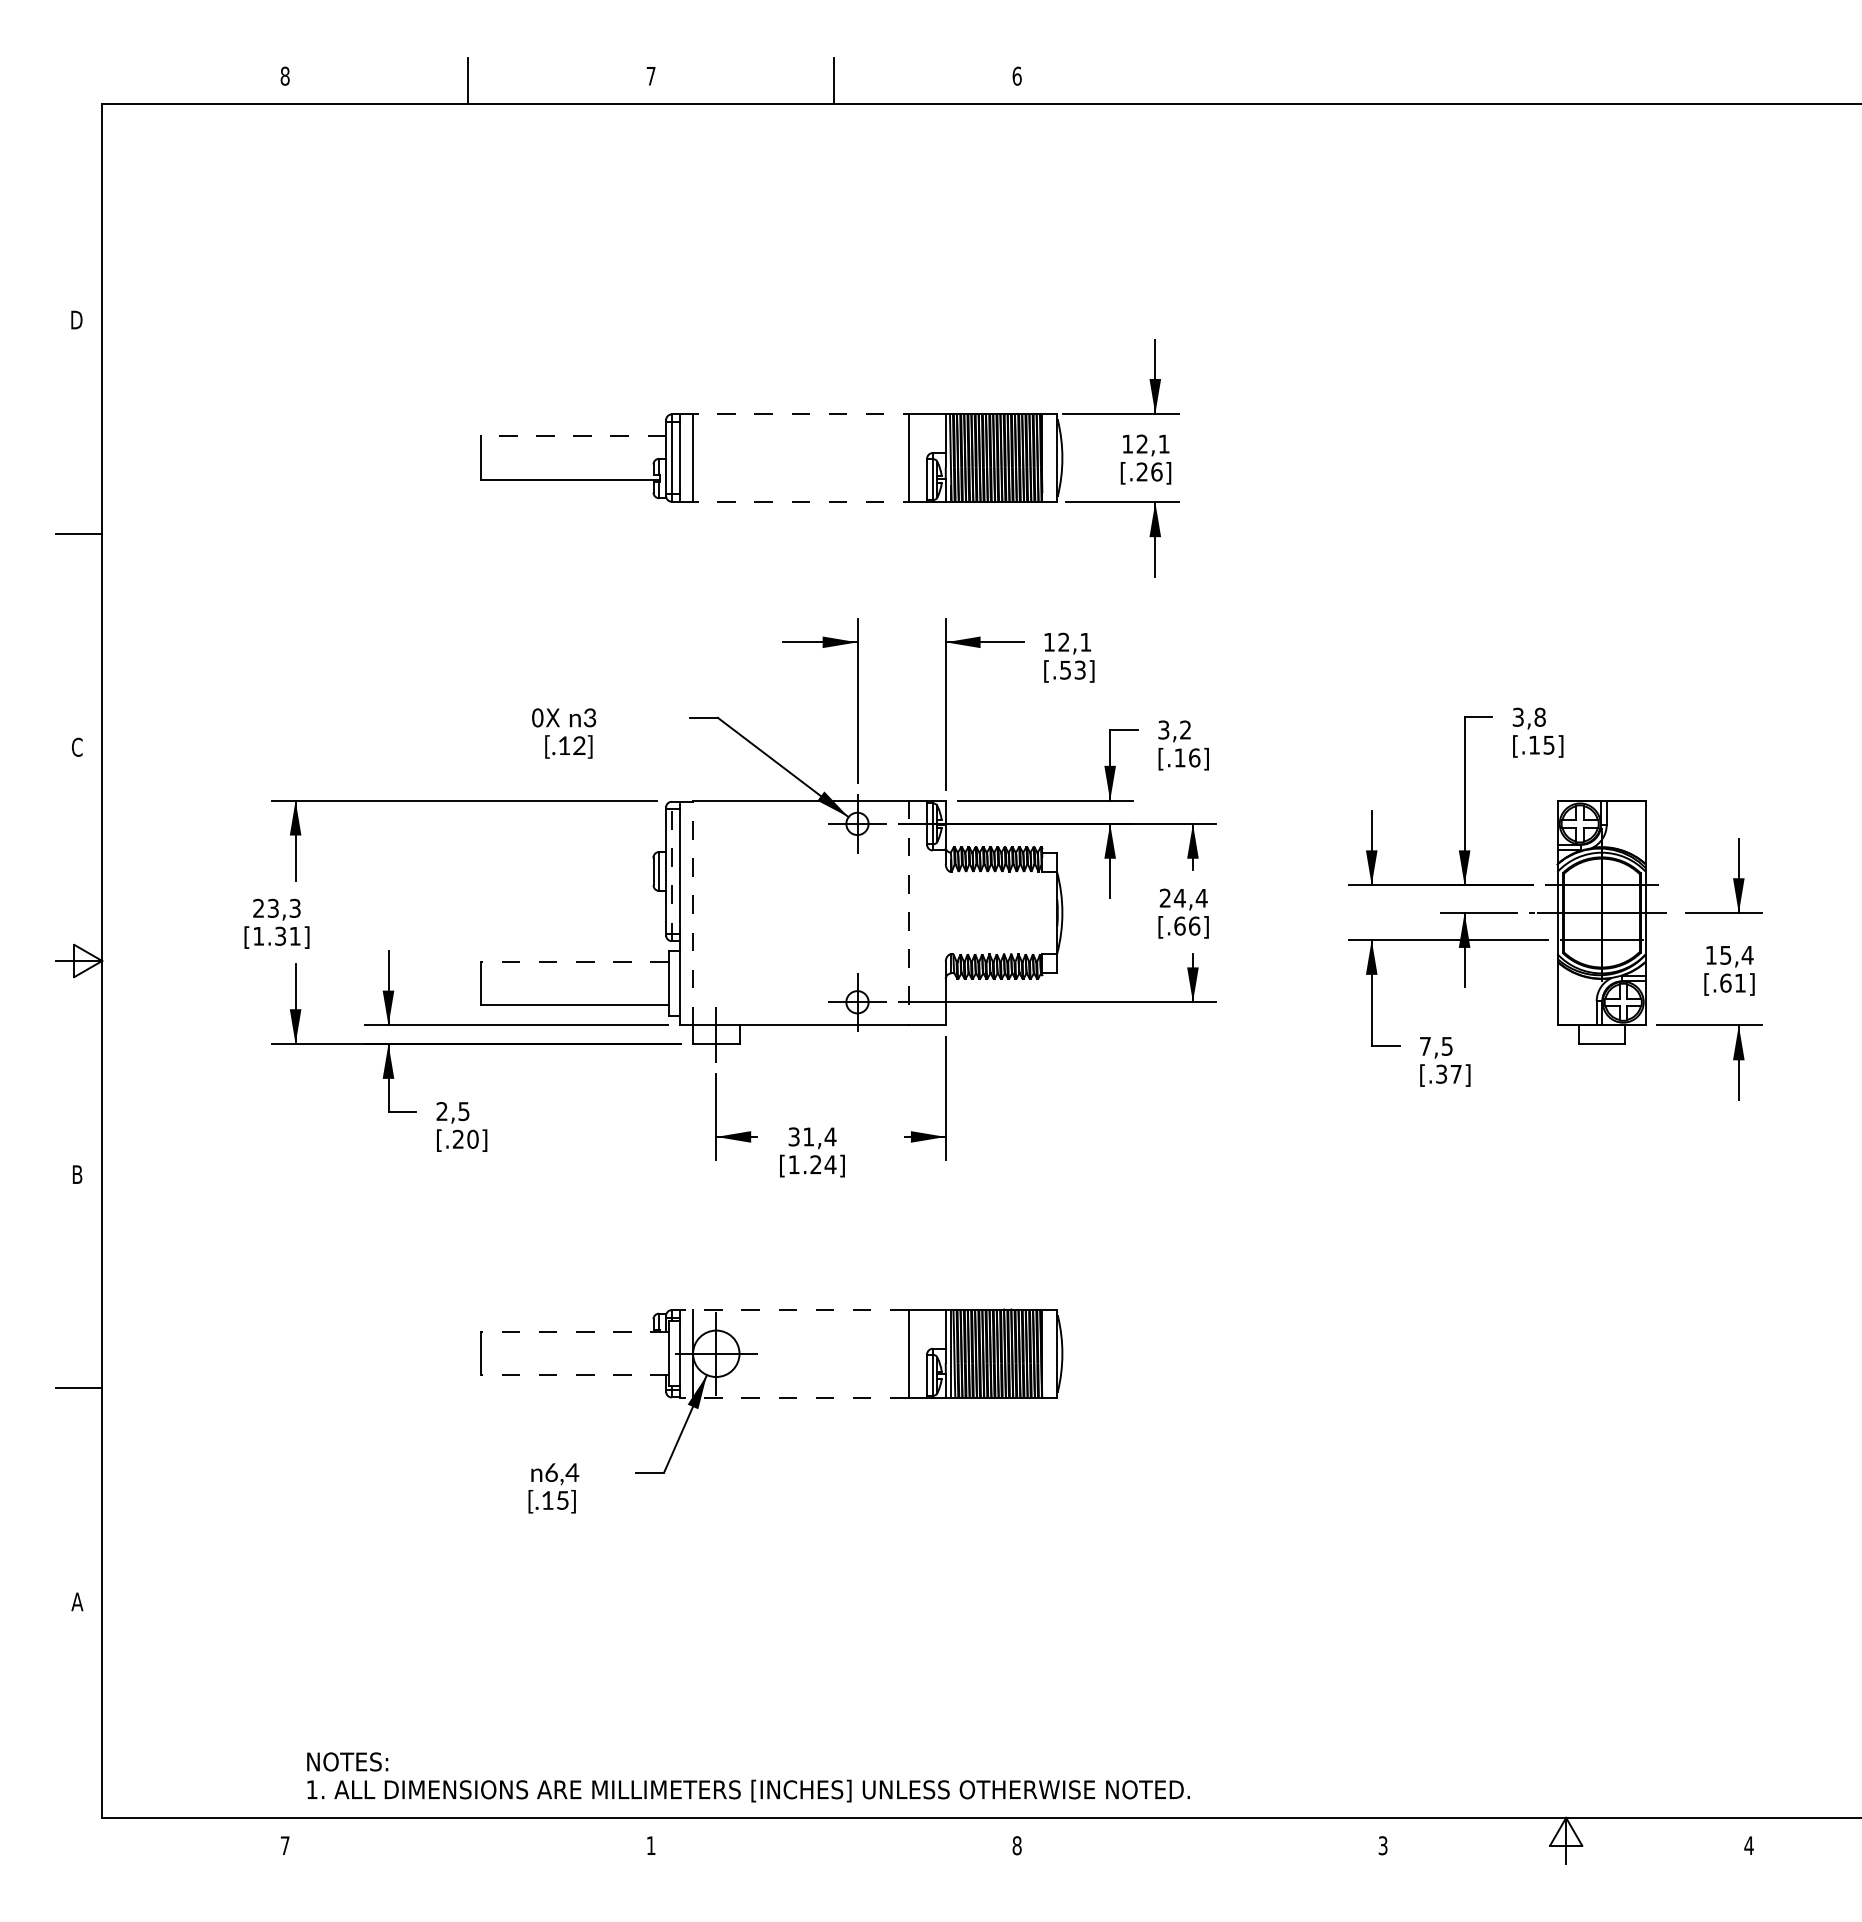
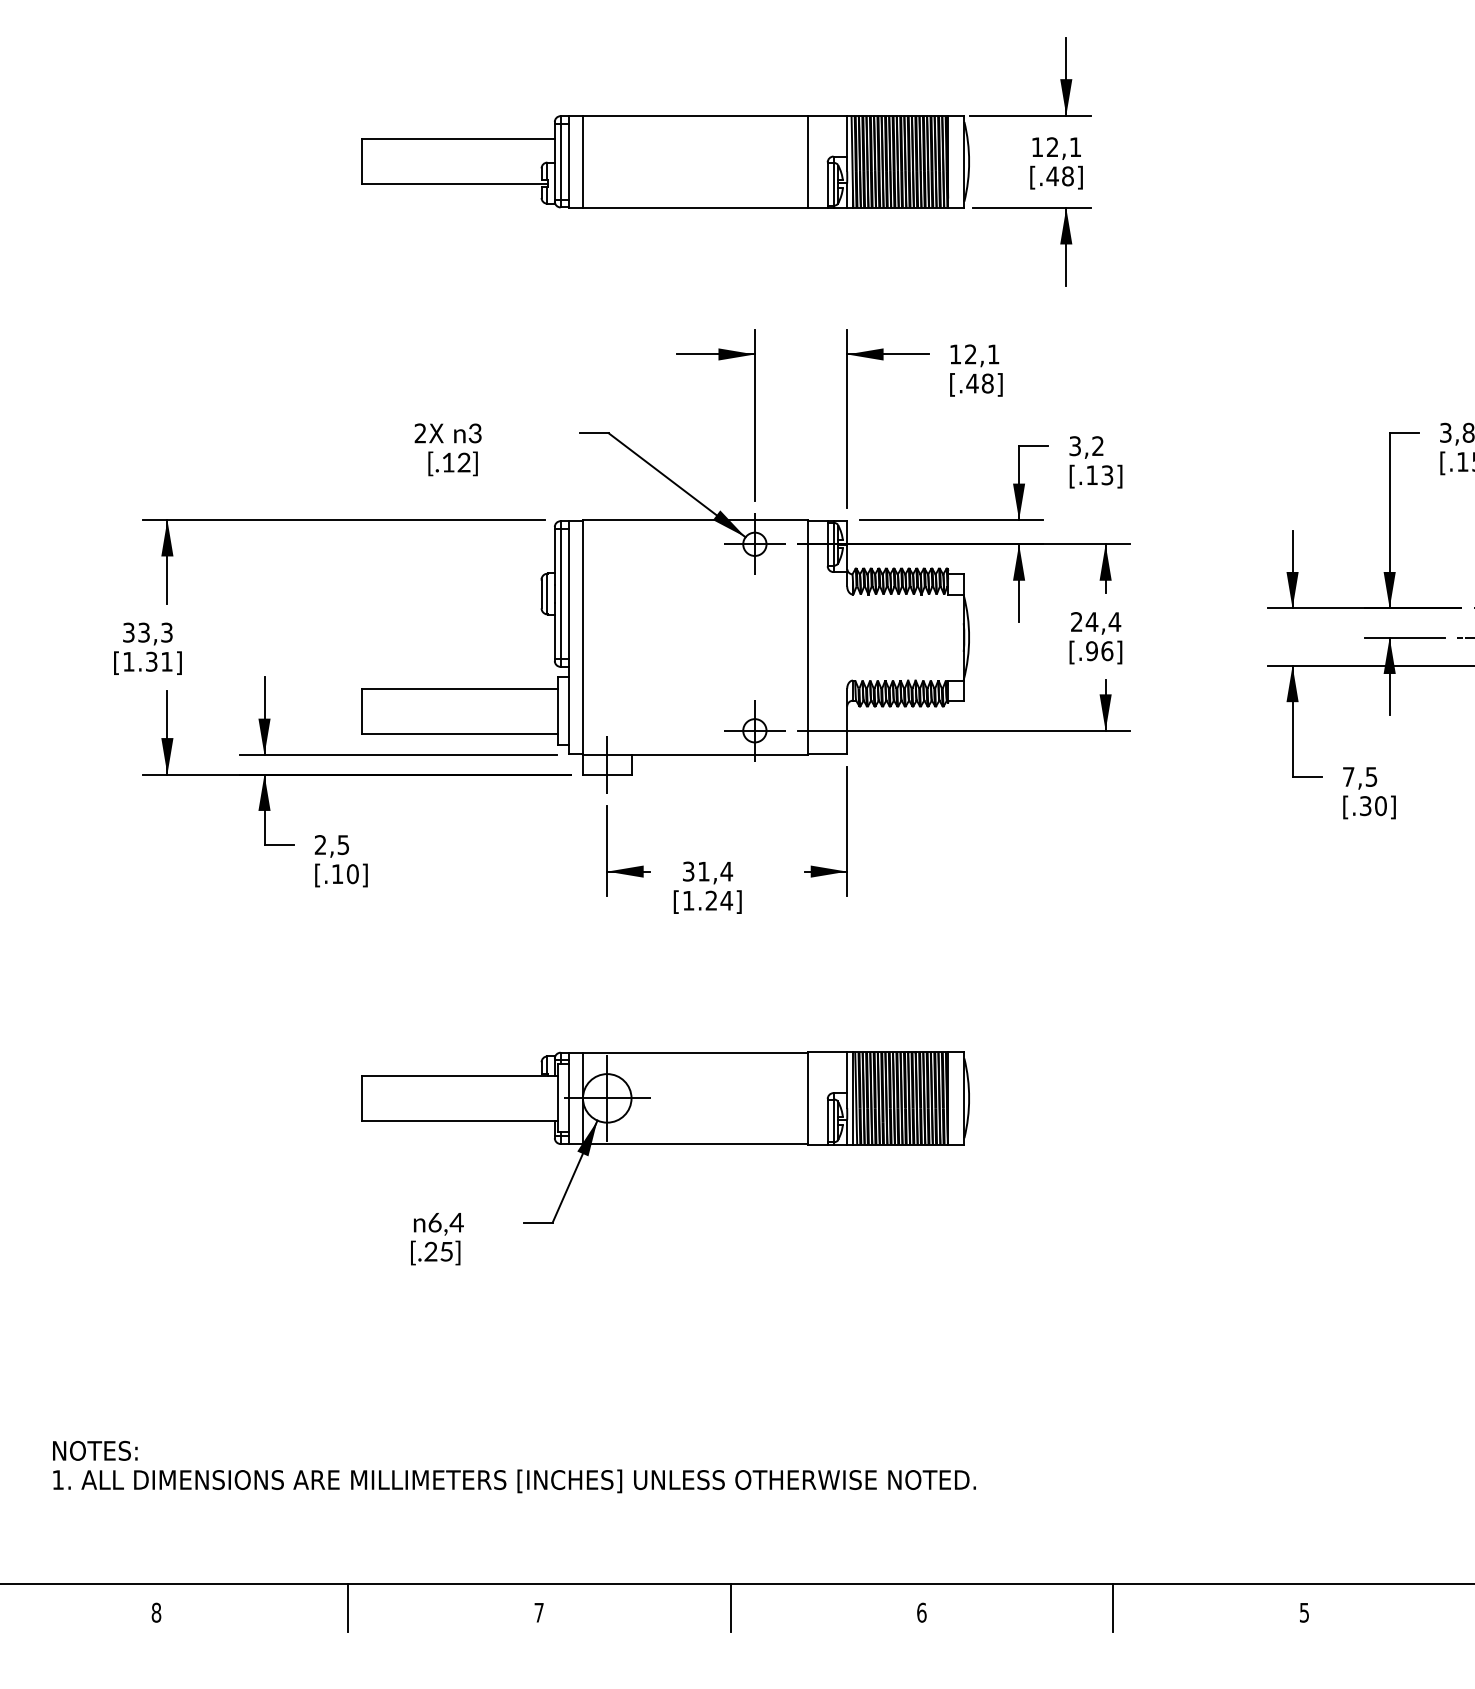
line: (794, 414) -> (689, 116), dashed -> solid
line: (573, 436) -> (457, 139), dashed -> solid
text: (1149, 471) -> (1060, 175), [.26] -> [.48]
line: (794, 501) -> (689, 207), dashed -> solid
text: (1072, 669) -> (979, 382), [.53] -> [.48]
text: (537, 717) -> (420, 433), 0X -> 2X
text: (1194, 757) -> (1107, 474), [.16] -> [.13]
line: (671, 871) -> (560, 594), dashed -> solid
text: (258, 908) -> (128, 632), 23,3 -> 33,3
line: (693, 912) -> (583, 636), dashed -> solid
line: (908, 913) -> (808, 637), dashed -> solid
text: (1179, 925) -> (1091, 650), [.66] -> [.96]
line: (575, 962) -> (460, 689), dashed -> solid
text: (1455, 1073) -> (1380, 805), [.37] -> [.30]
text: (457, 1138) -> (336, 873), [.20] -> [.10]
line: (793, 1309) -> (687, 1052), dashed -> solid
line: (575, 1332) -> (460, 1076), dashed -> solid
line: (575, 1375) -> (460, 1121), dashed -> solid
line: (793, 1397) -> (687, 1144), dashed -> solid
text: (547, 1500) -> (430, 1251), [.15] -> [.25]
text: (748, 1777) -> (514, 1467), moved
line: (468, 1840) -> (348, 1607), added
line: (834, 1840) -> (730, 1607), added
line: (1200, 1840) -> (1113, 1607), added
text: (284, 1845) -> (155, 1612), 7 -> 8
text: (650, 1845) -> (538, 1612), 1 -> 7
text: (1016, 1845) -> (921, 1612), 8 -> 6
text: (1383, 1845) -> (1304, 1612), 3 -> 5

